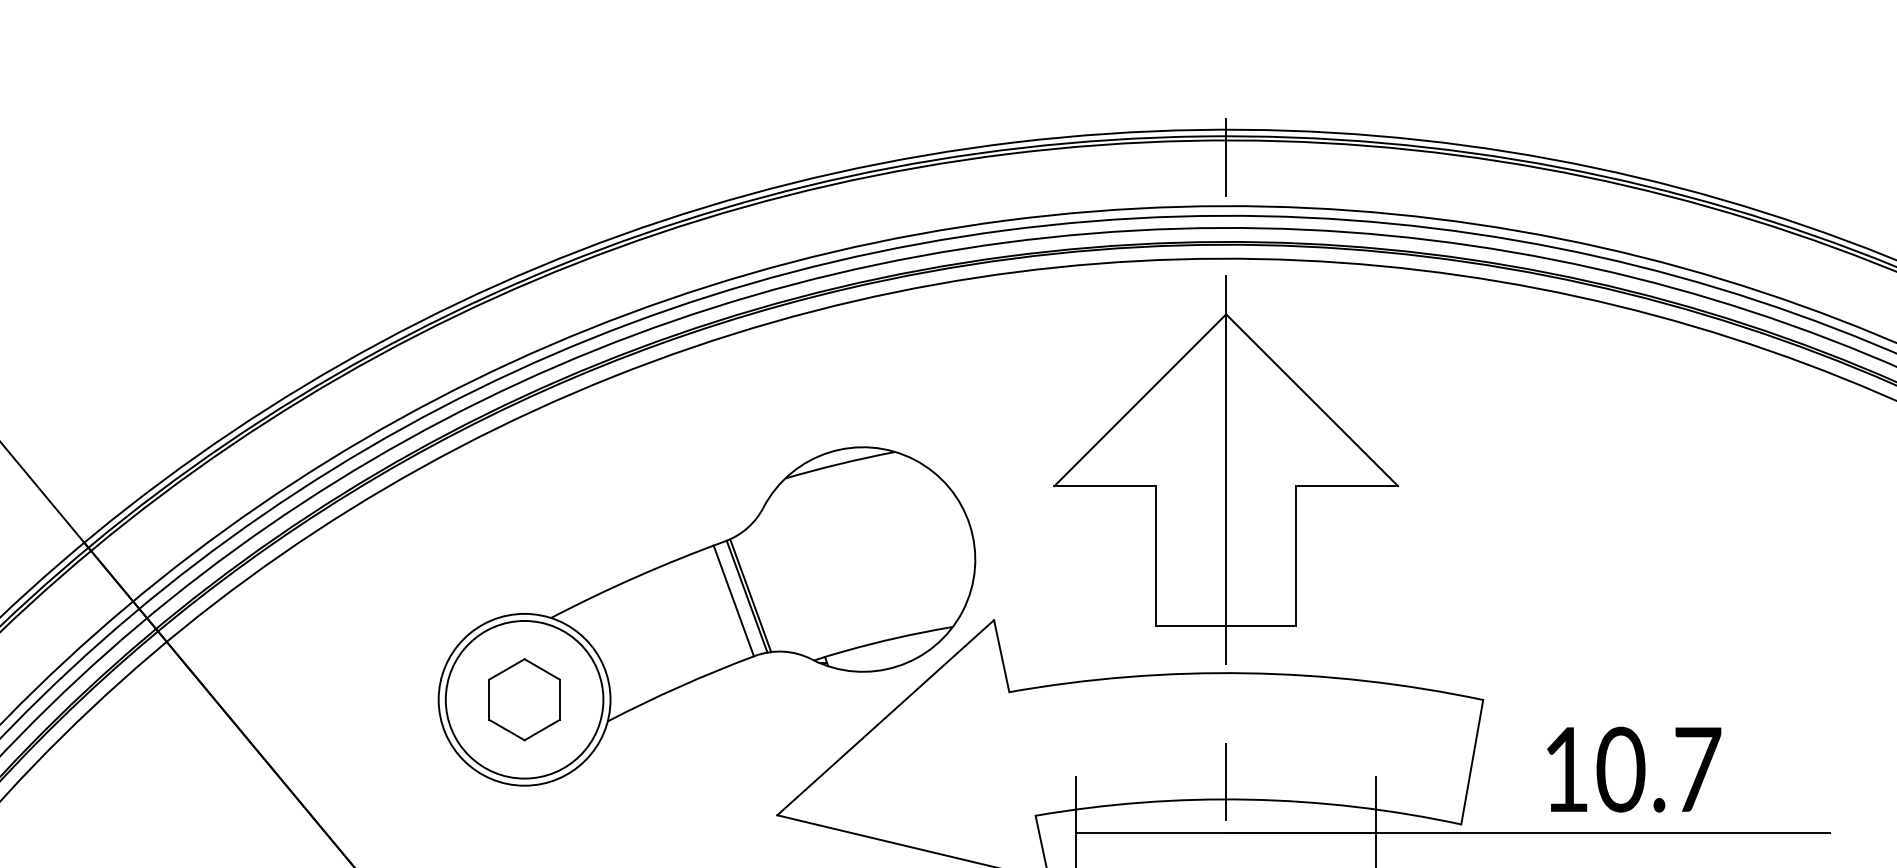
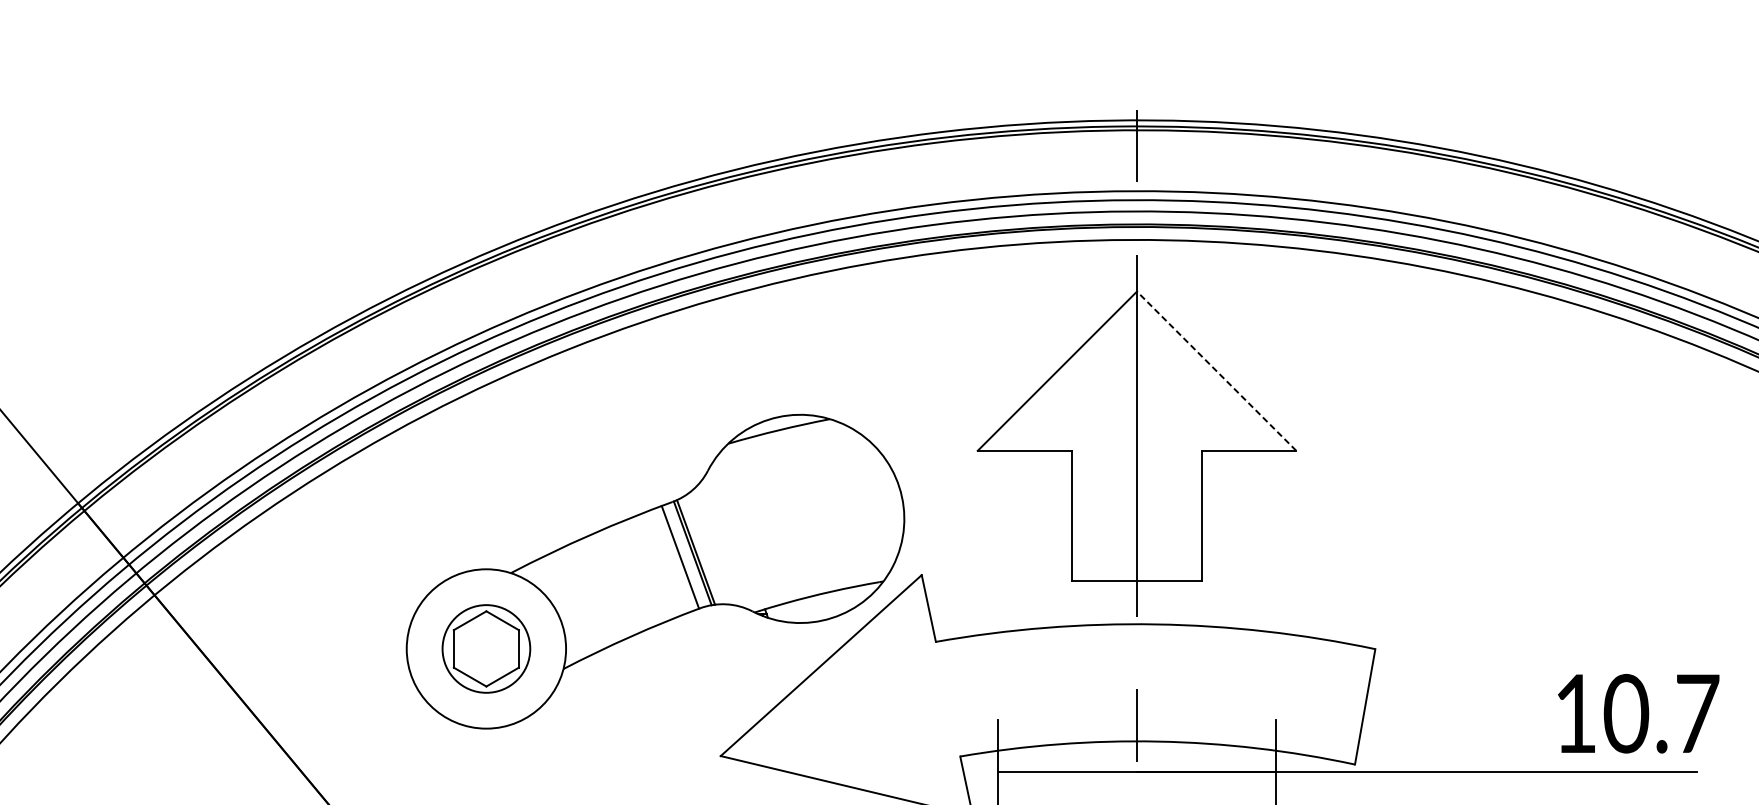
line: (1311, 399) -> (1216, 370), solid -> dashed
circle: (524, 699) -> (486, 648), size x0.6
text: (1634, 769) -> (1638, 713), moved

